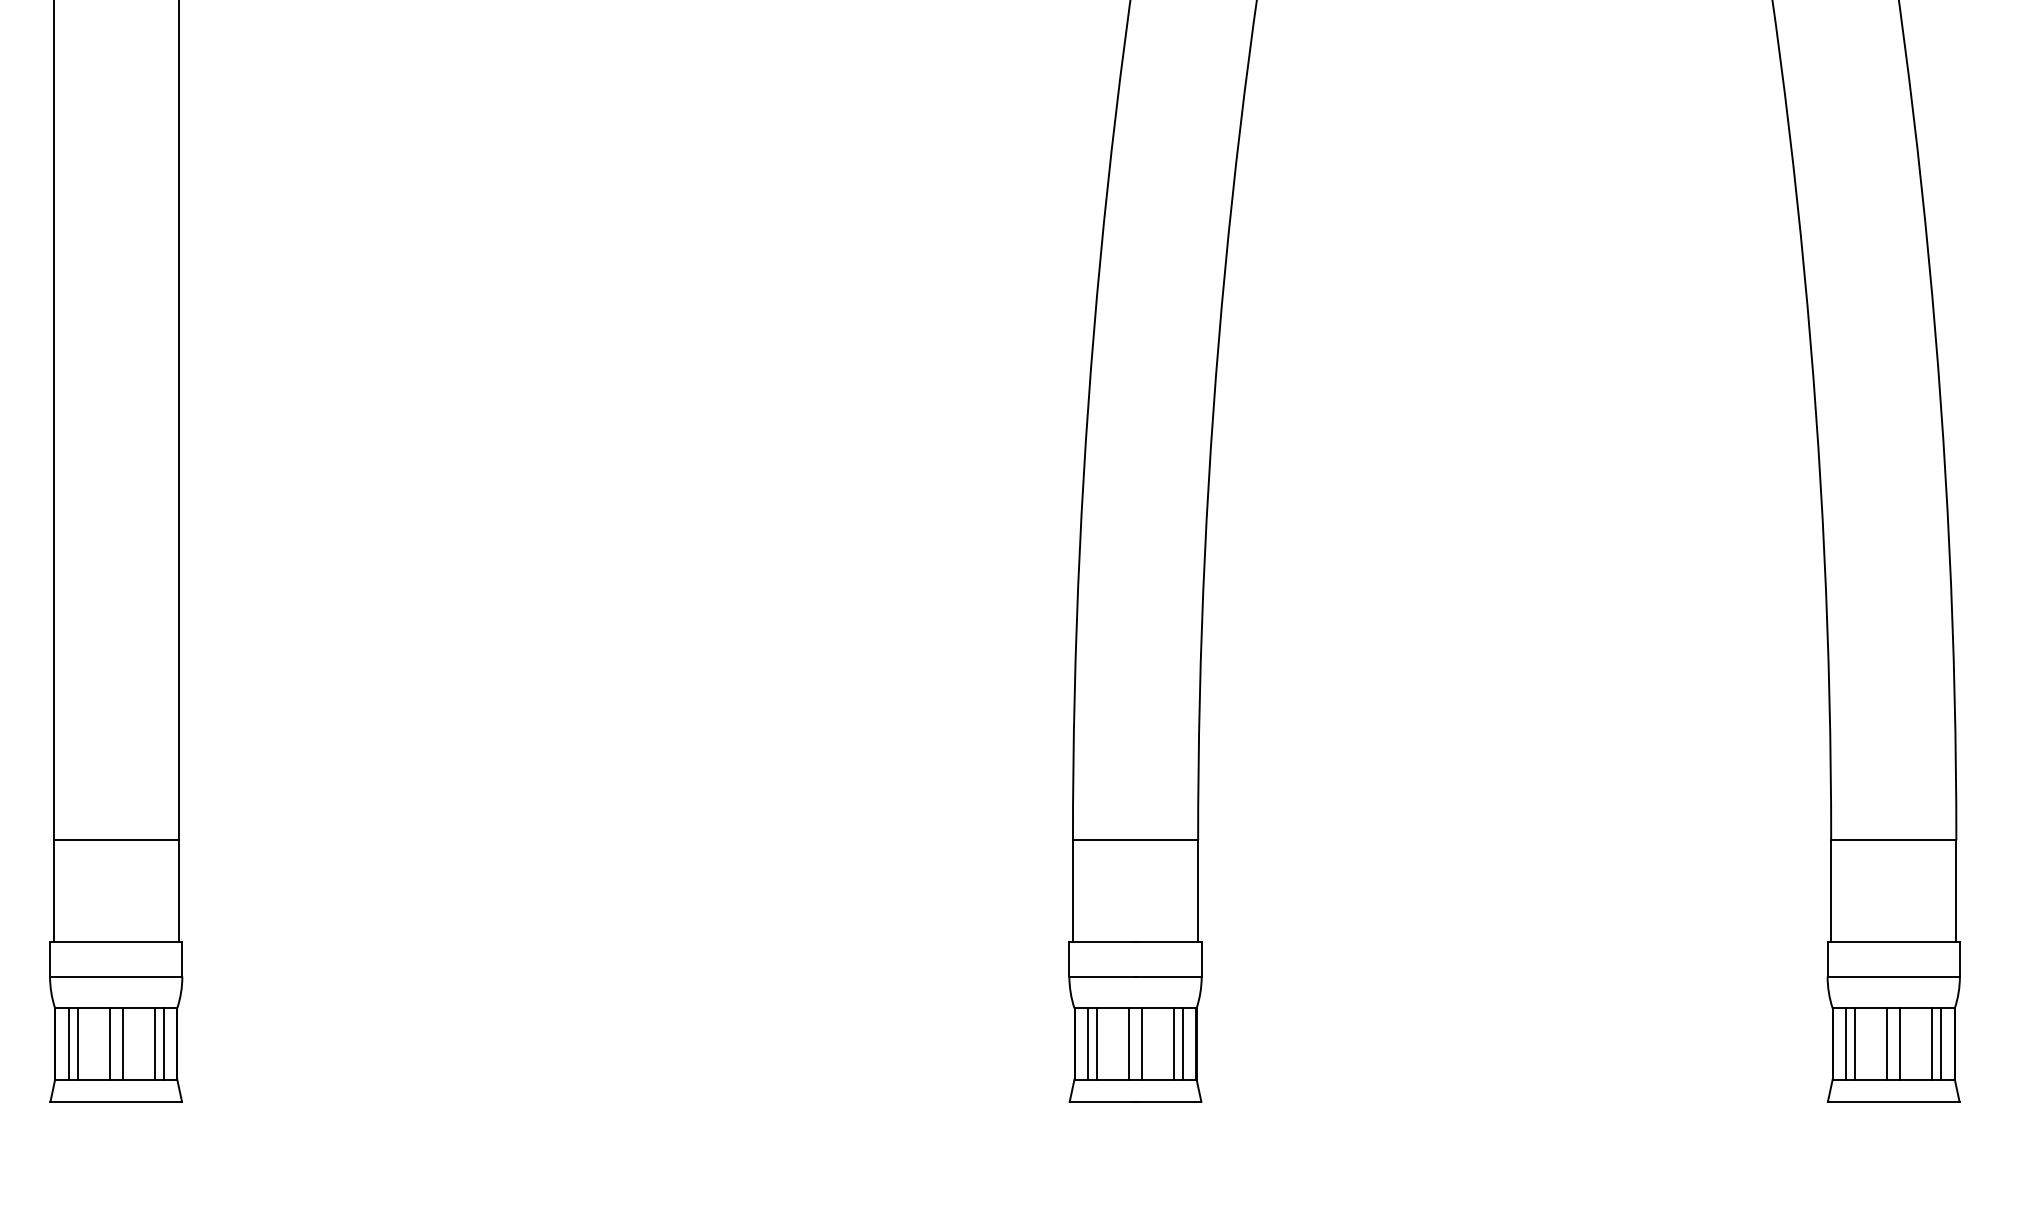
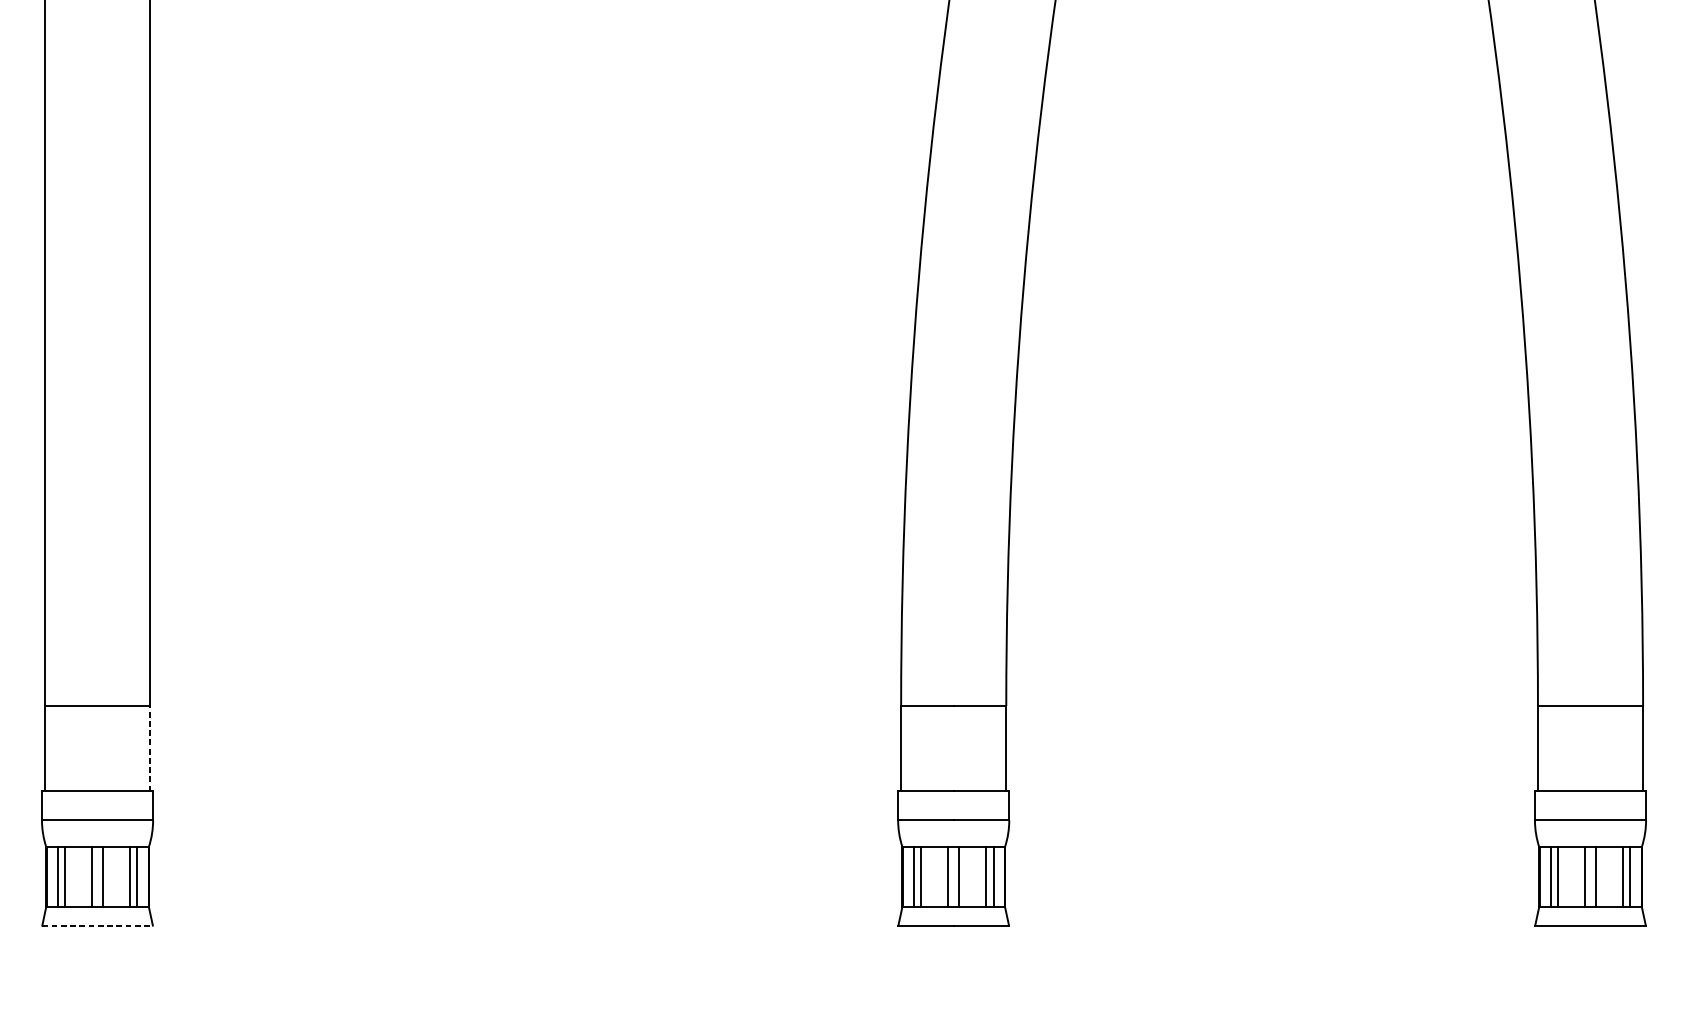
line: (178, 891) -> (149, 748), solid -> dashed
line: (116, 1101) -> (97, 925), solid -> dashed

